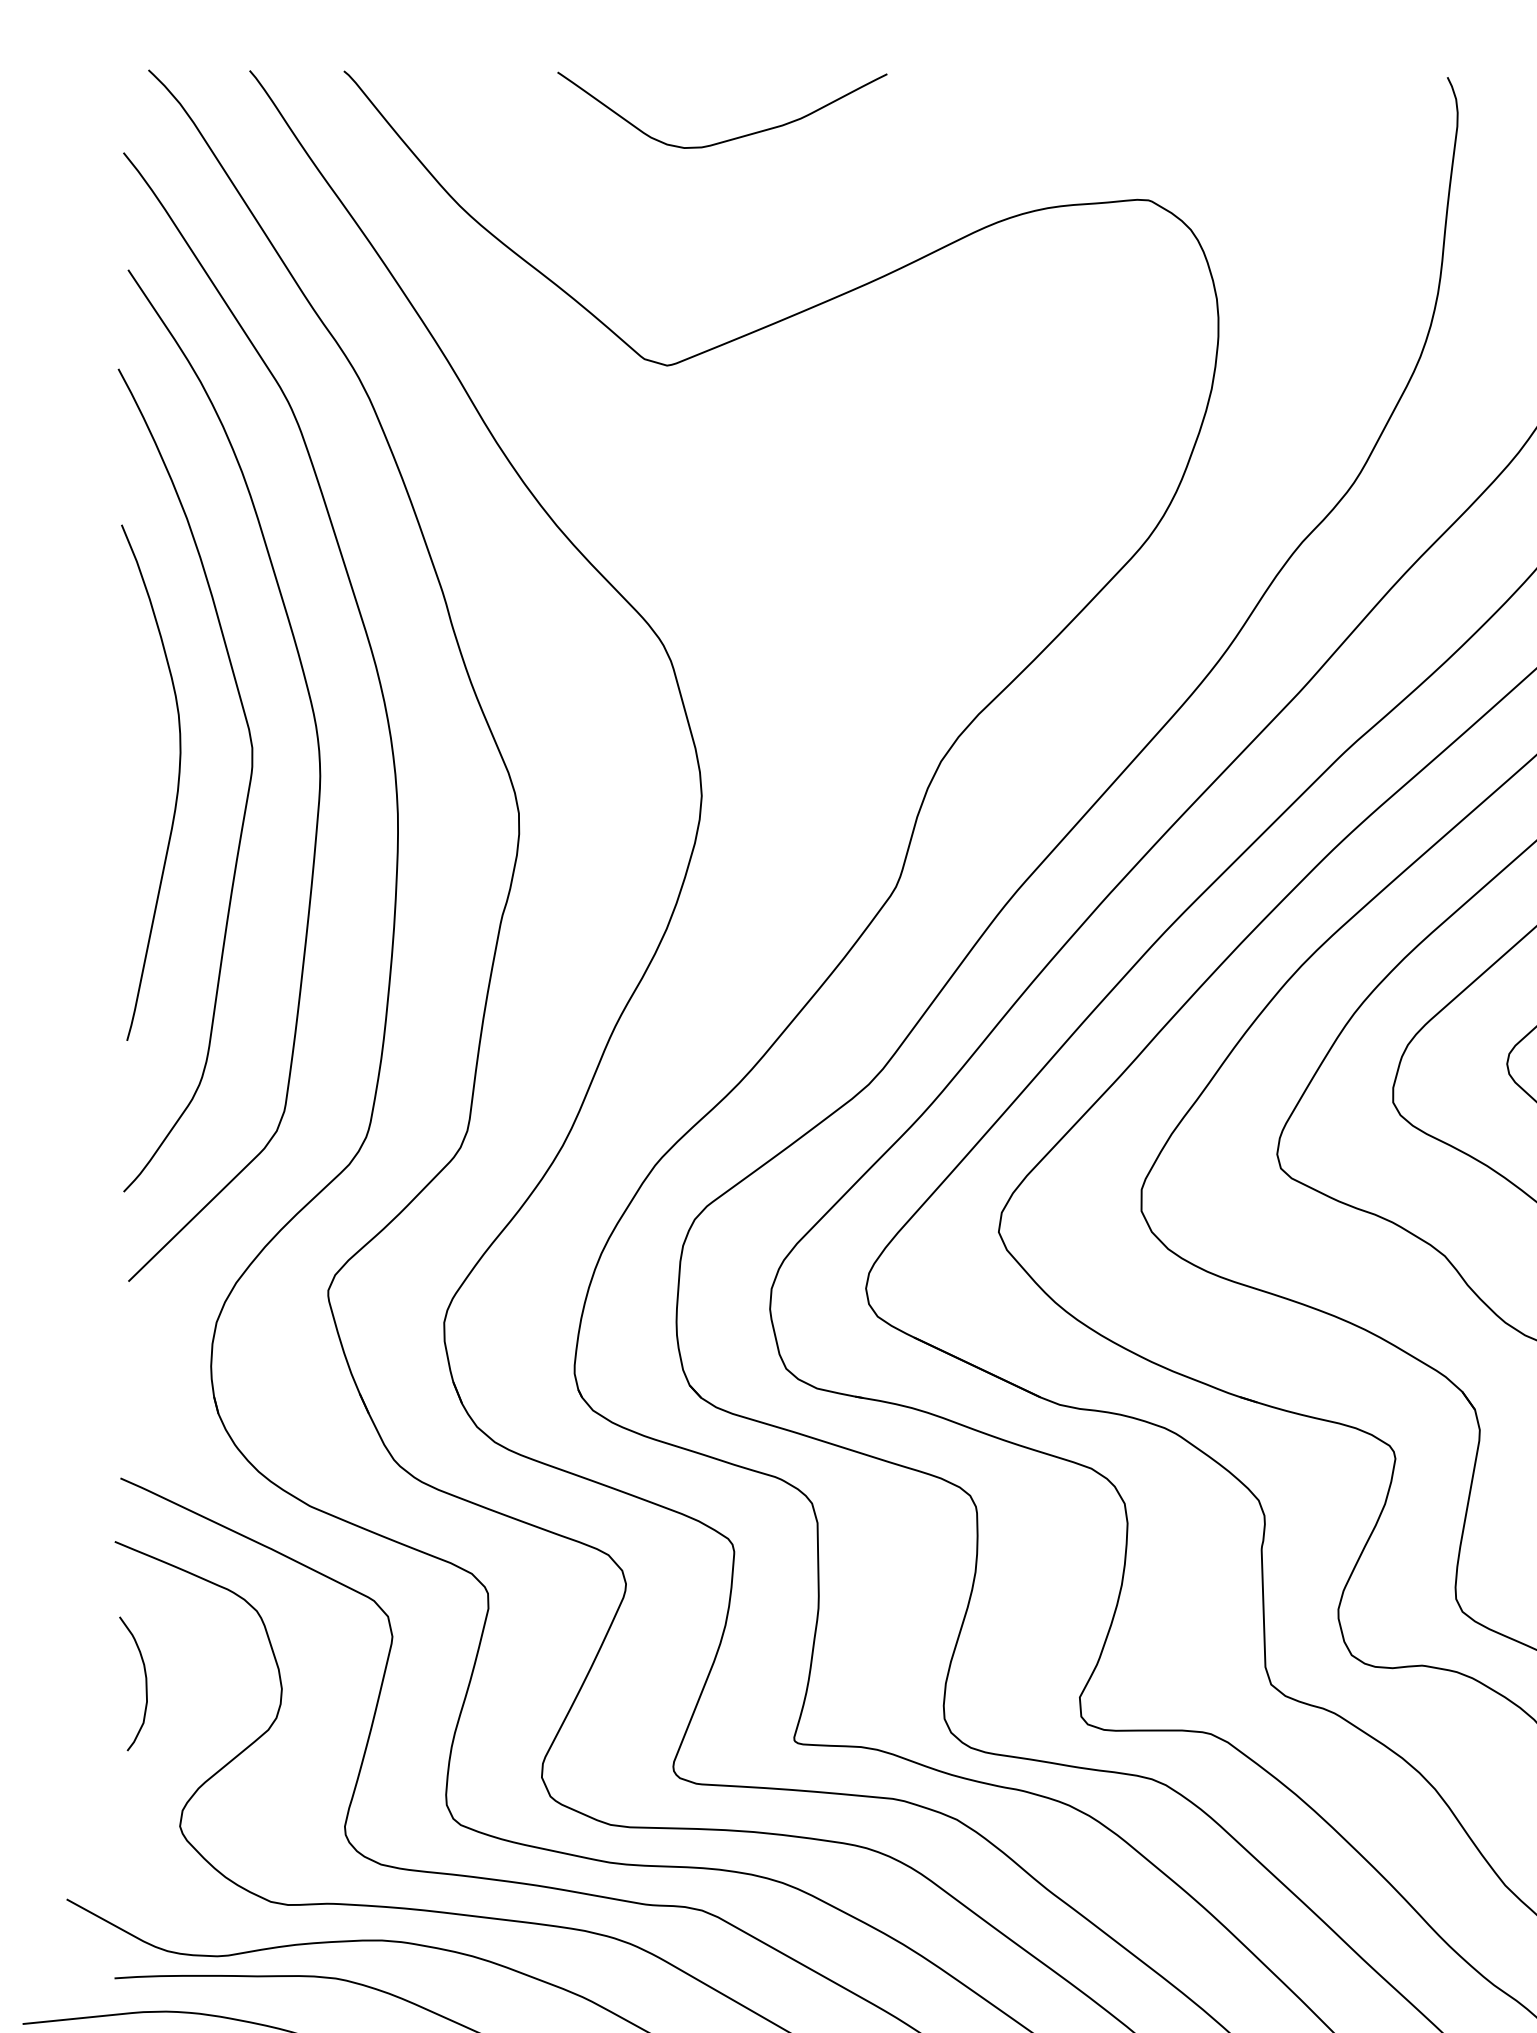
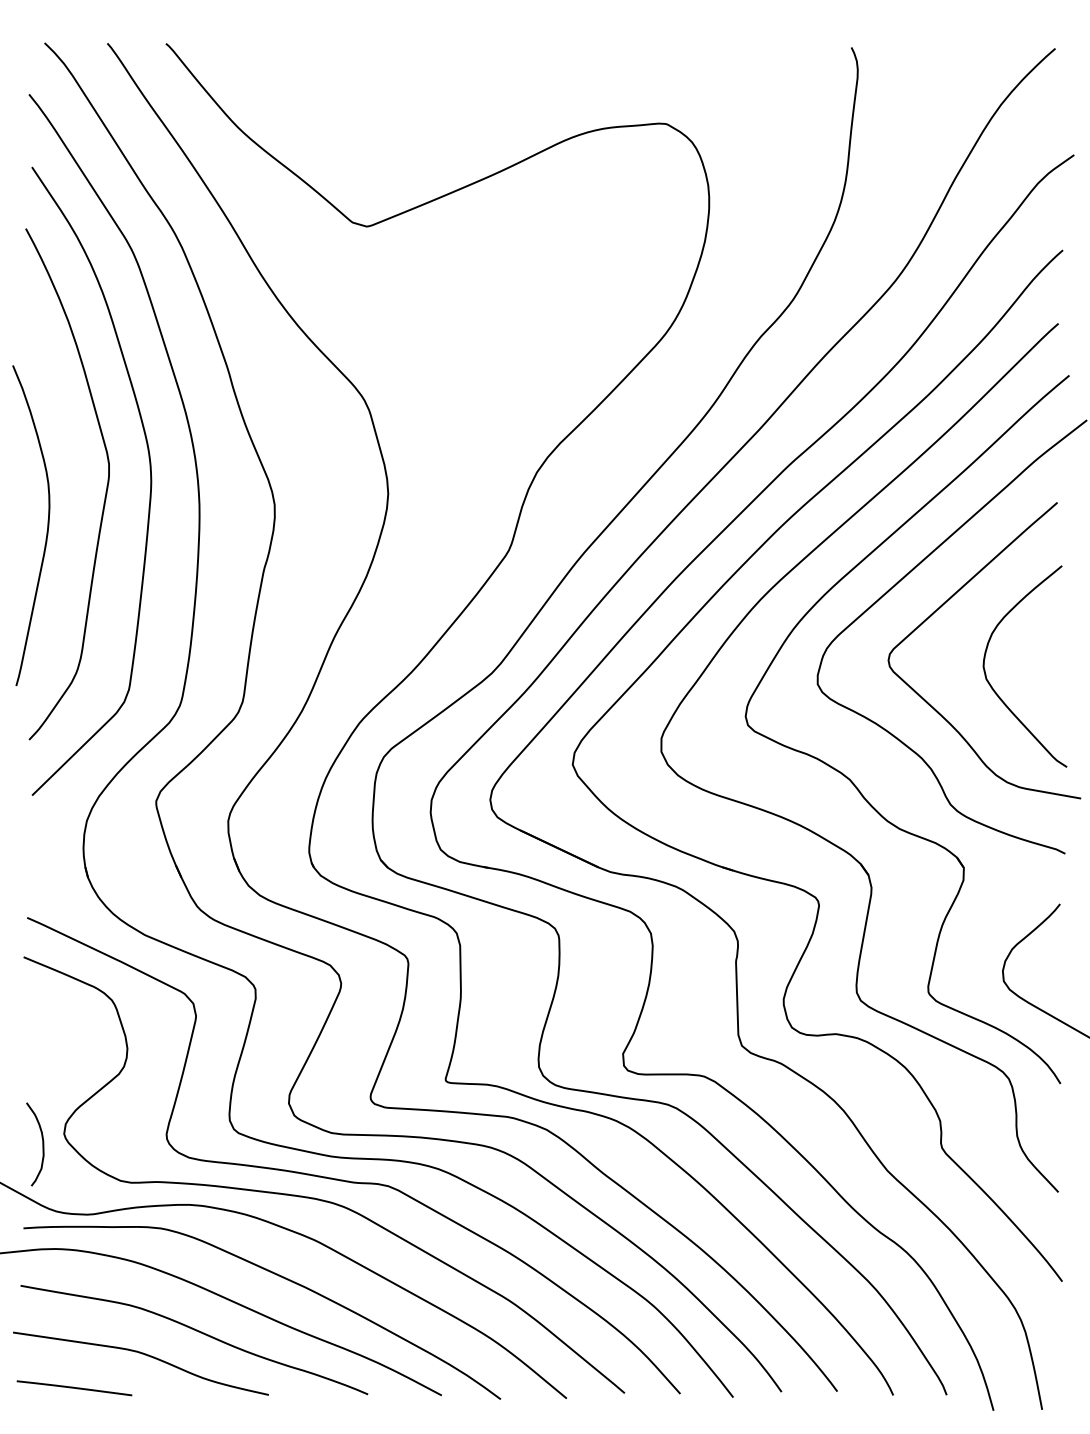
curve: (729, 138) -> (405, 85), removed
curve: (177, 782) -> (47, 525), moved
curve: (145, 1683) -> (42, 1144), moved

